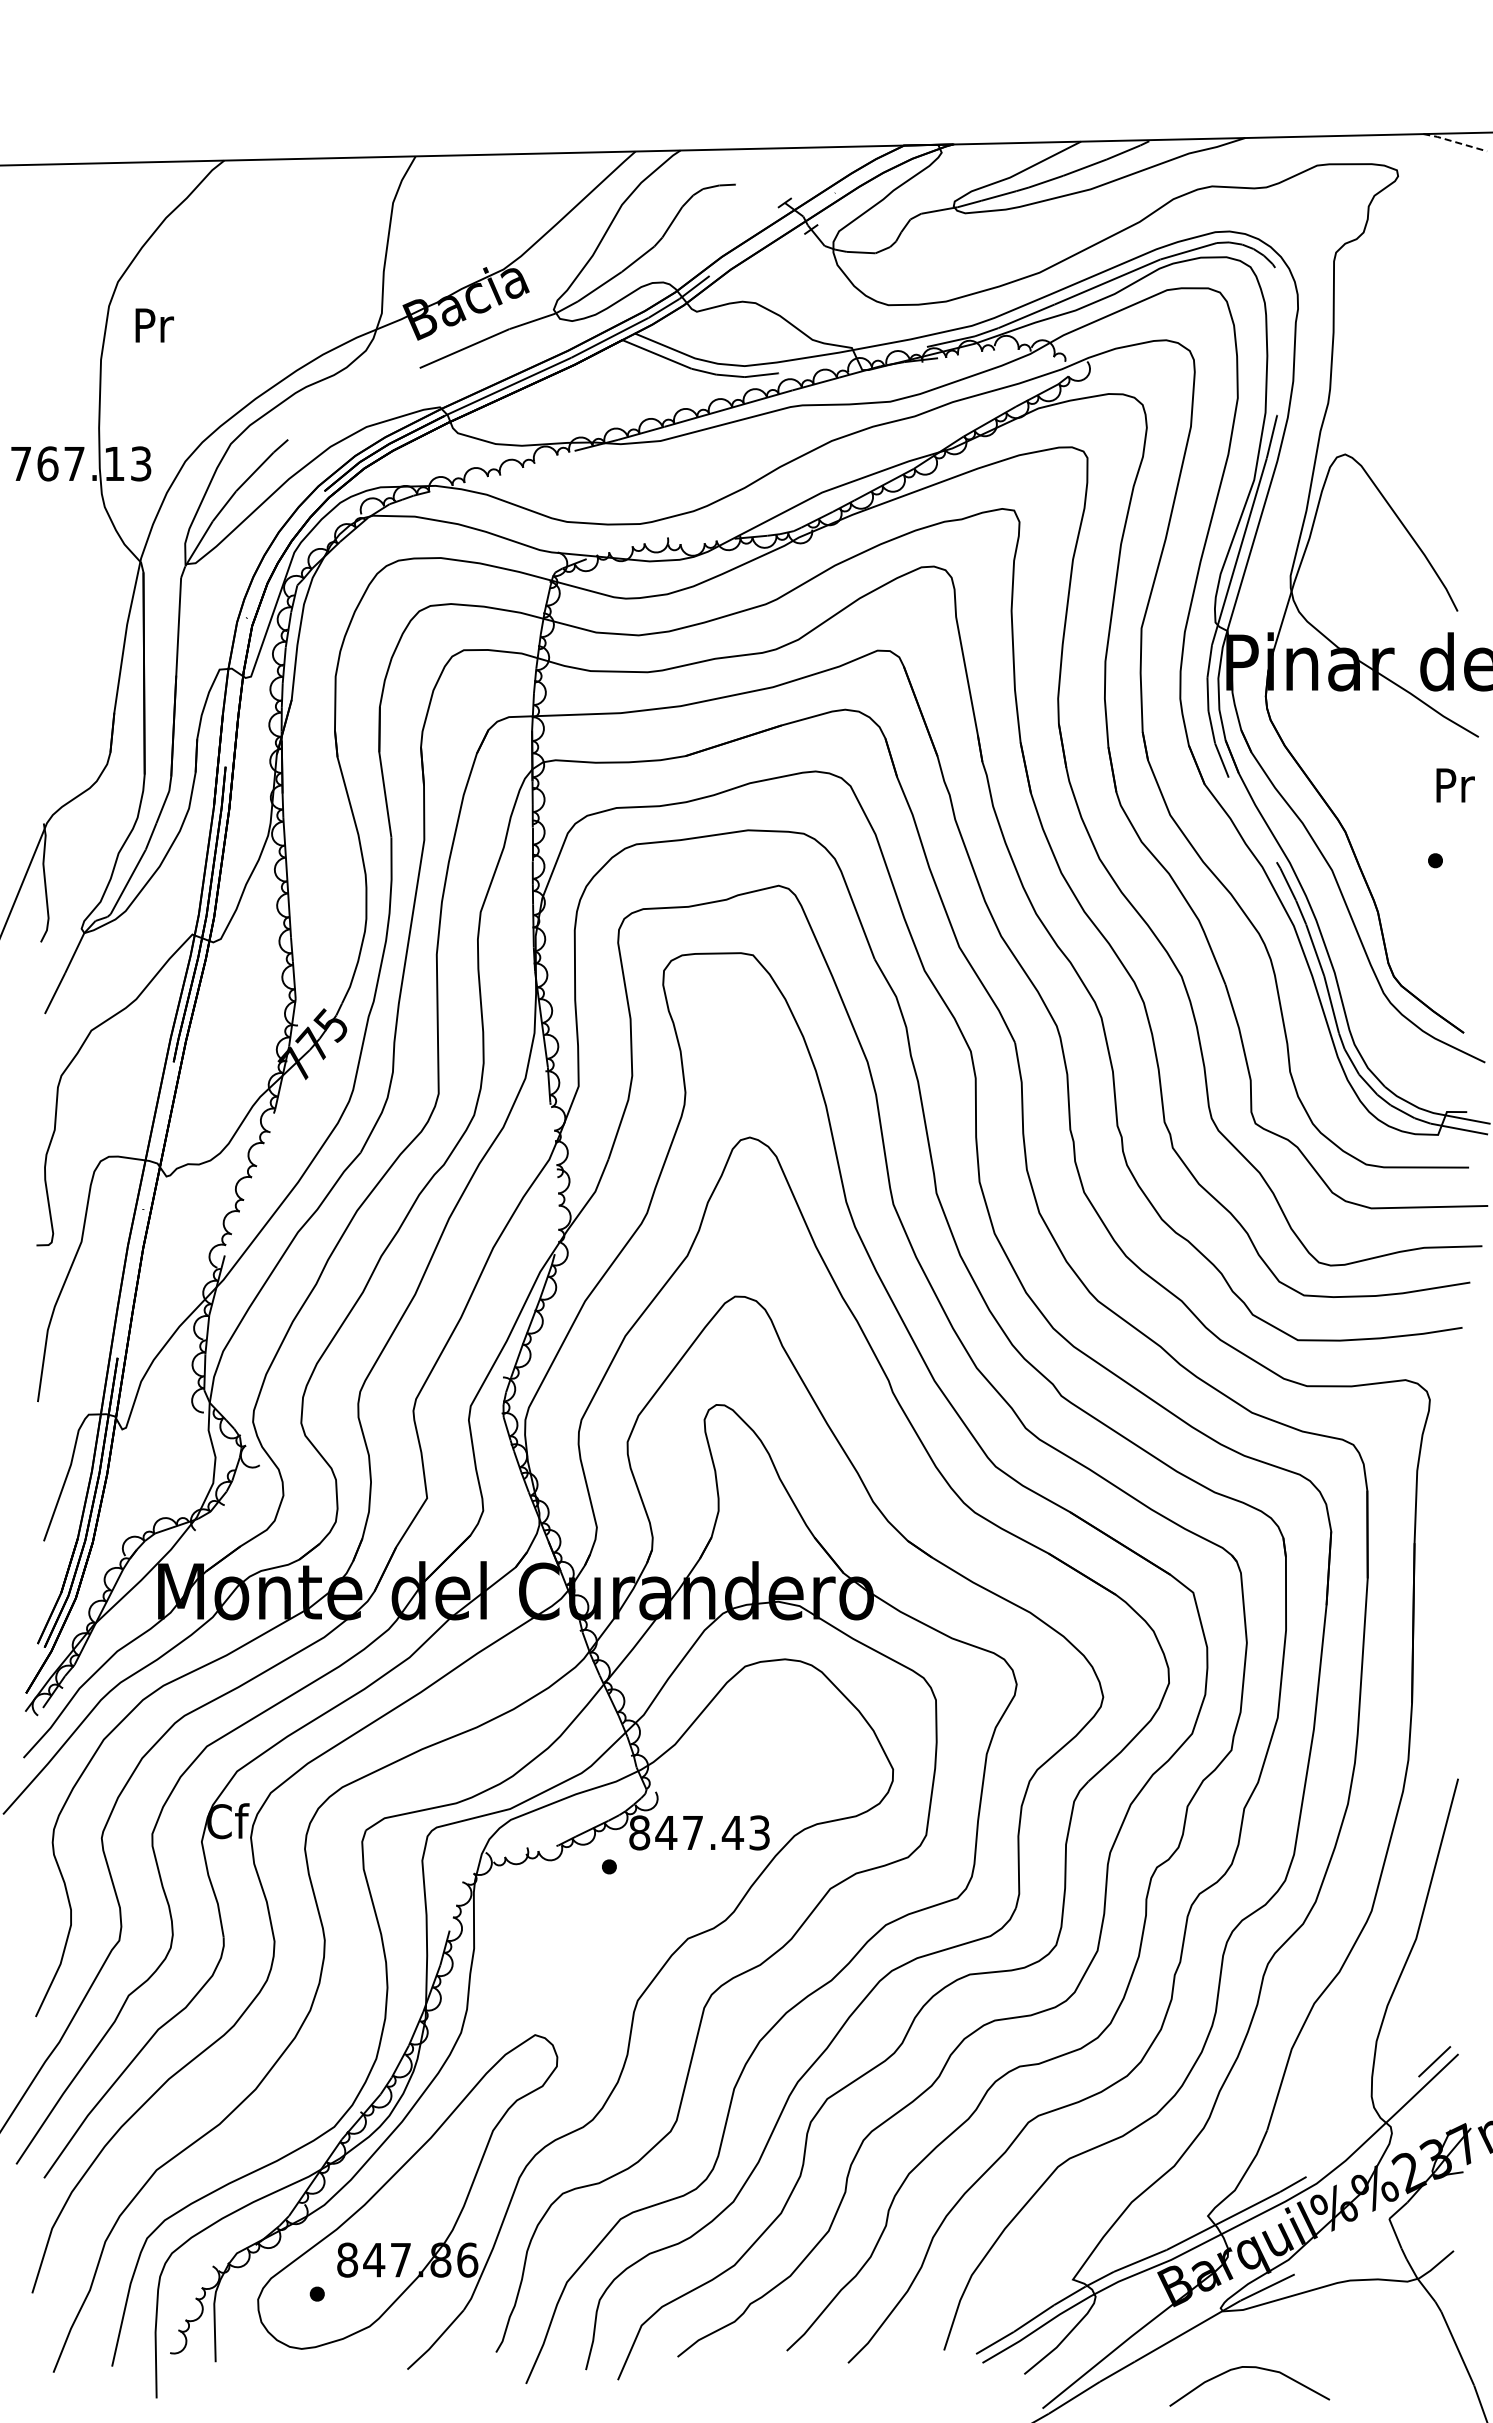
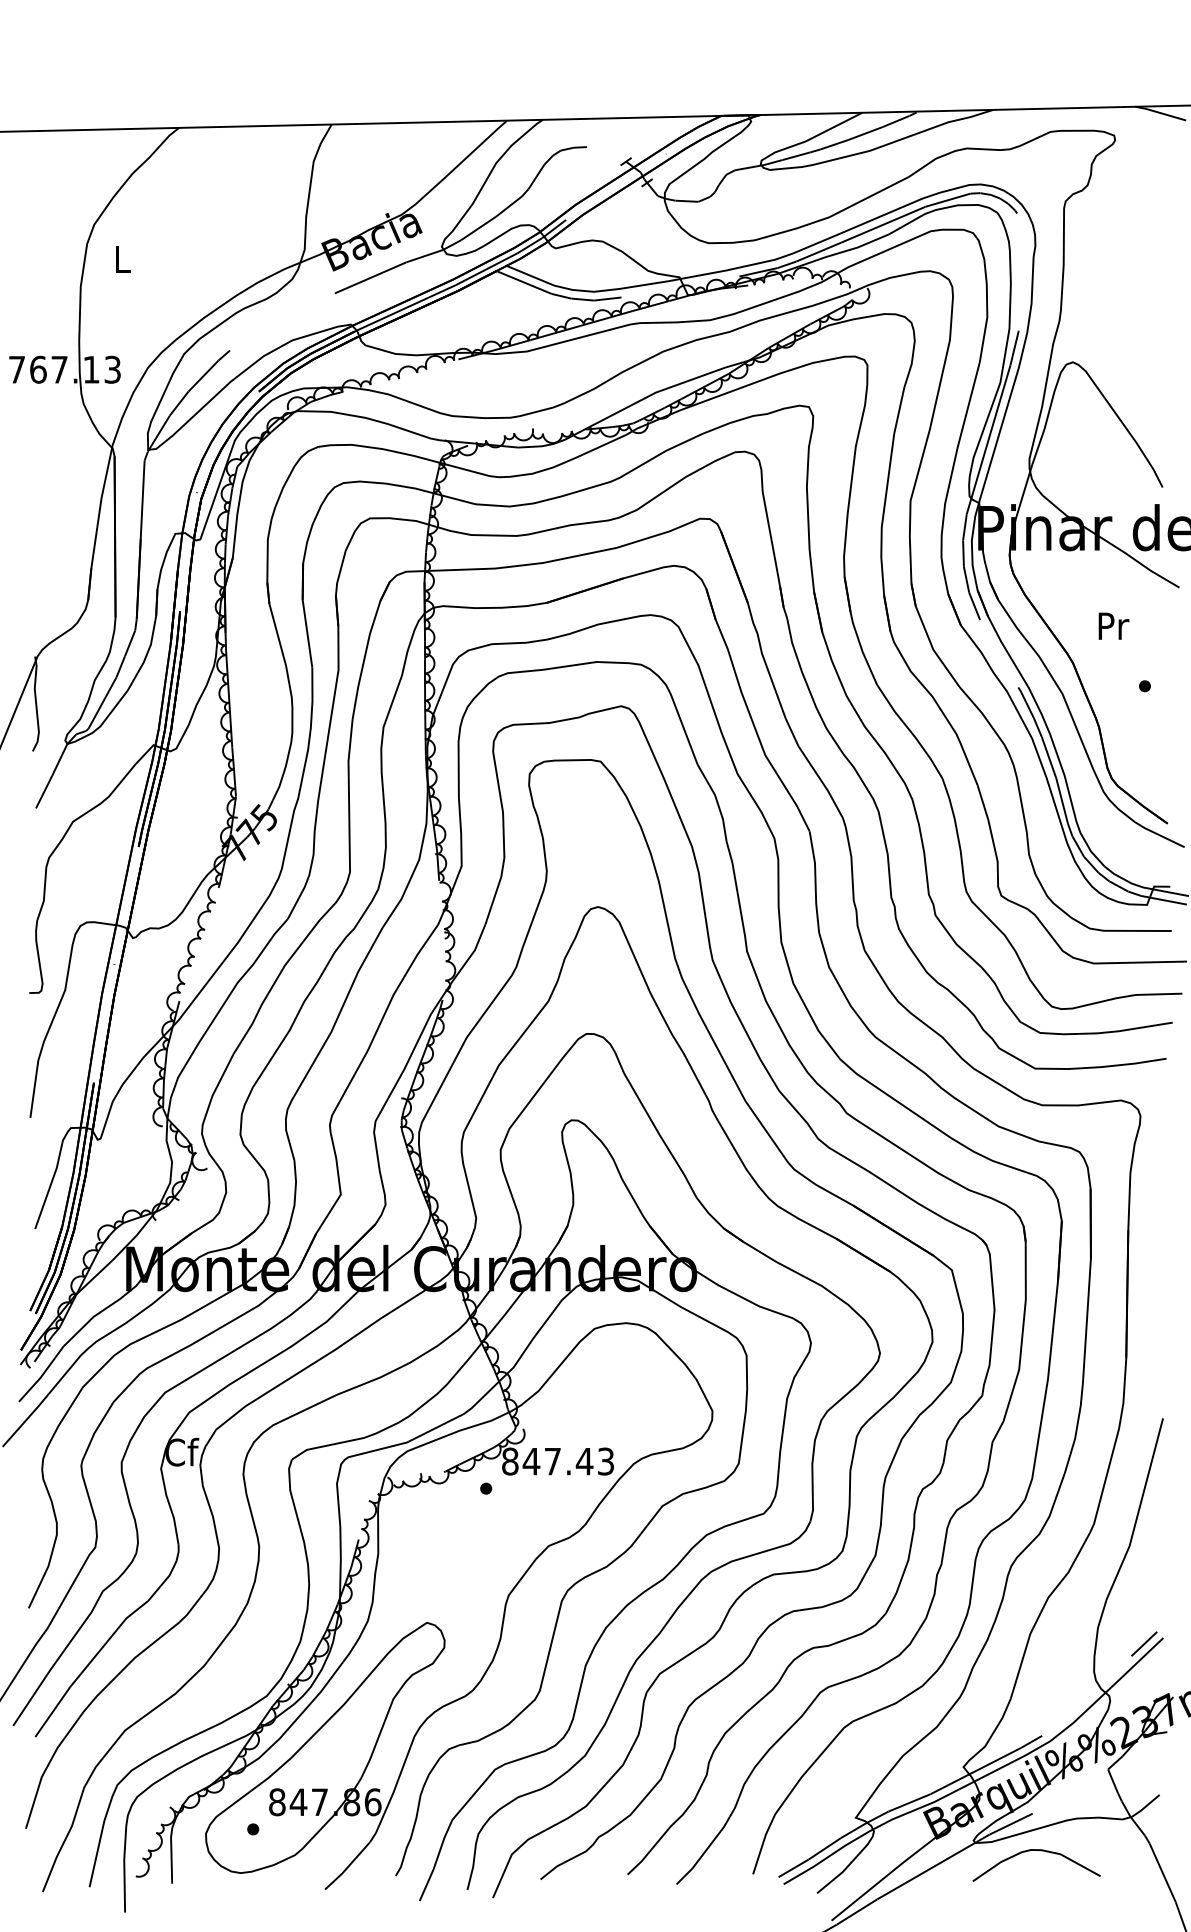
line: (1454, 141) -> (1160, 112), dashed -> solid
text: (154, 325) -> (123, 259), Pr -> L
text: (1455, 785) -> (1113, 626), moved
curve: (1253, 2368) -> (1039, 1851), moved

